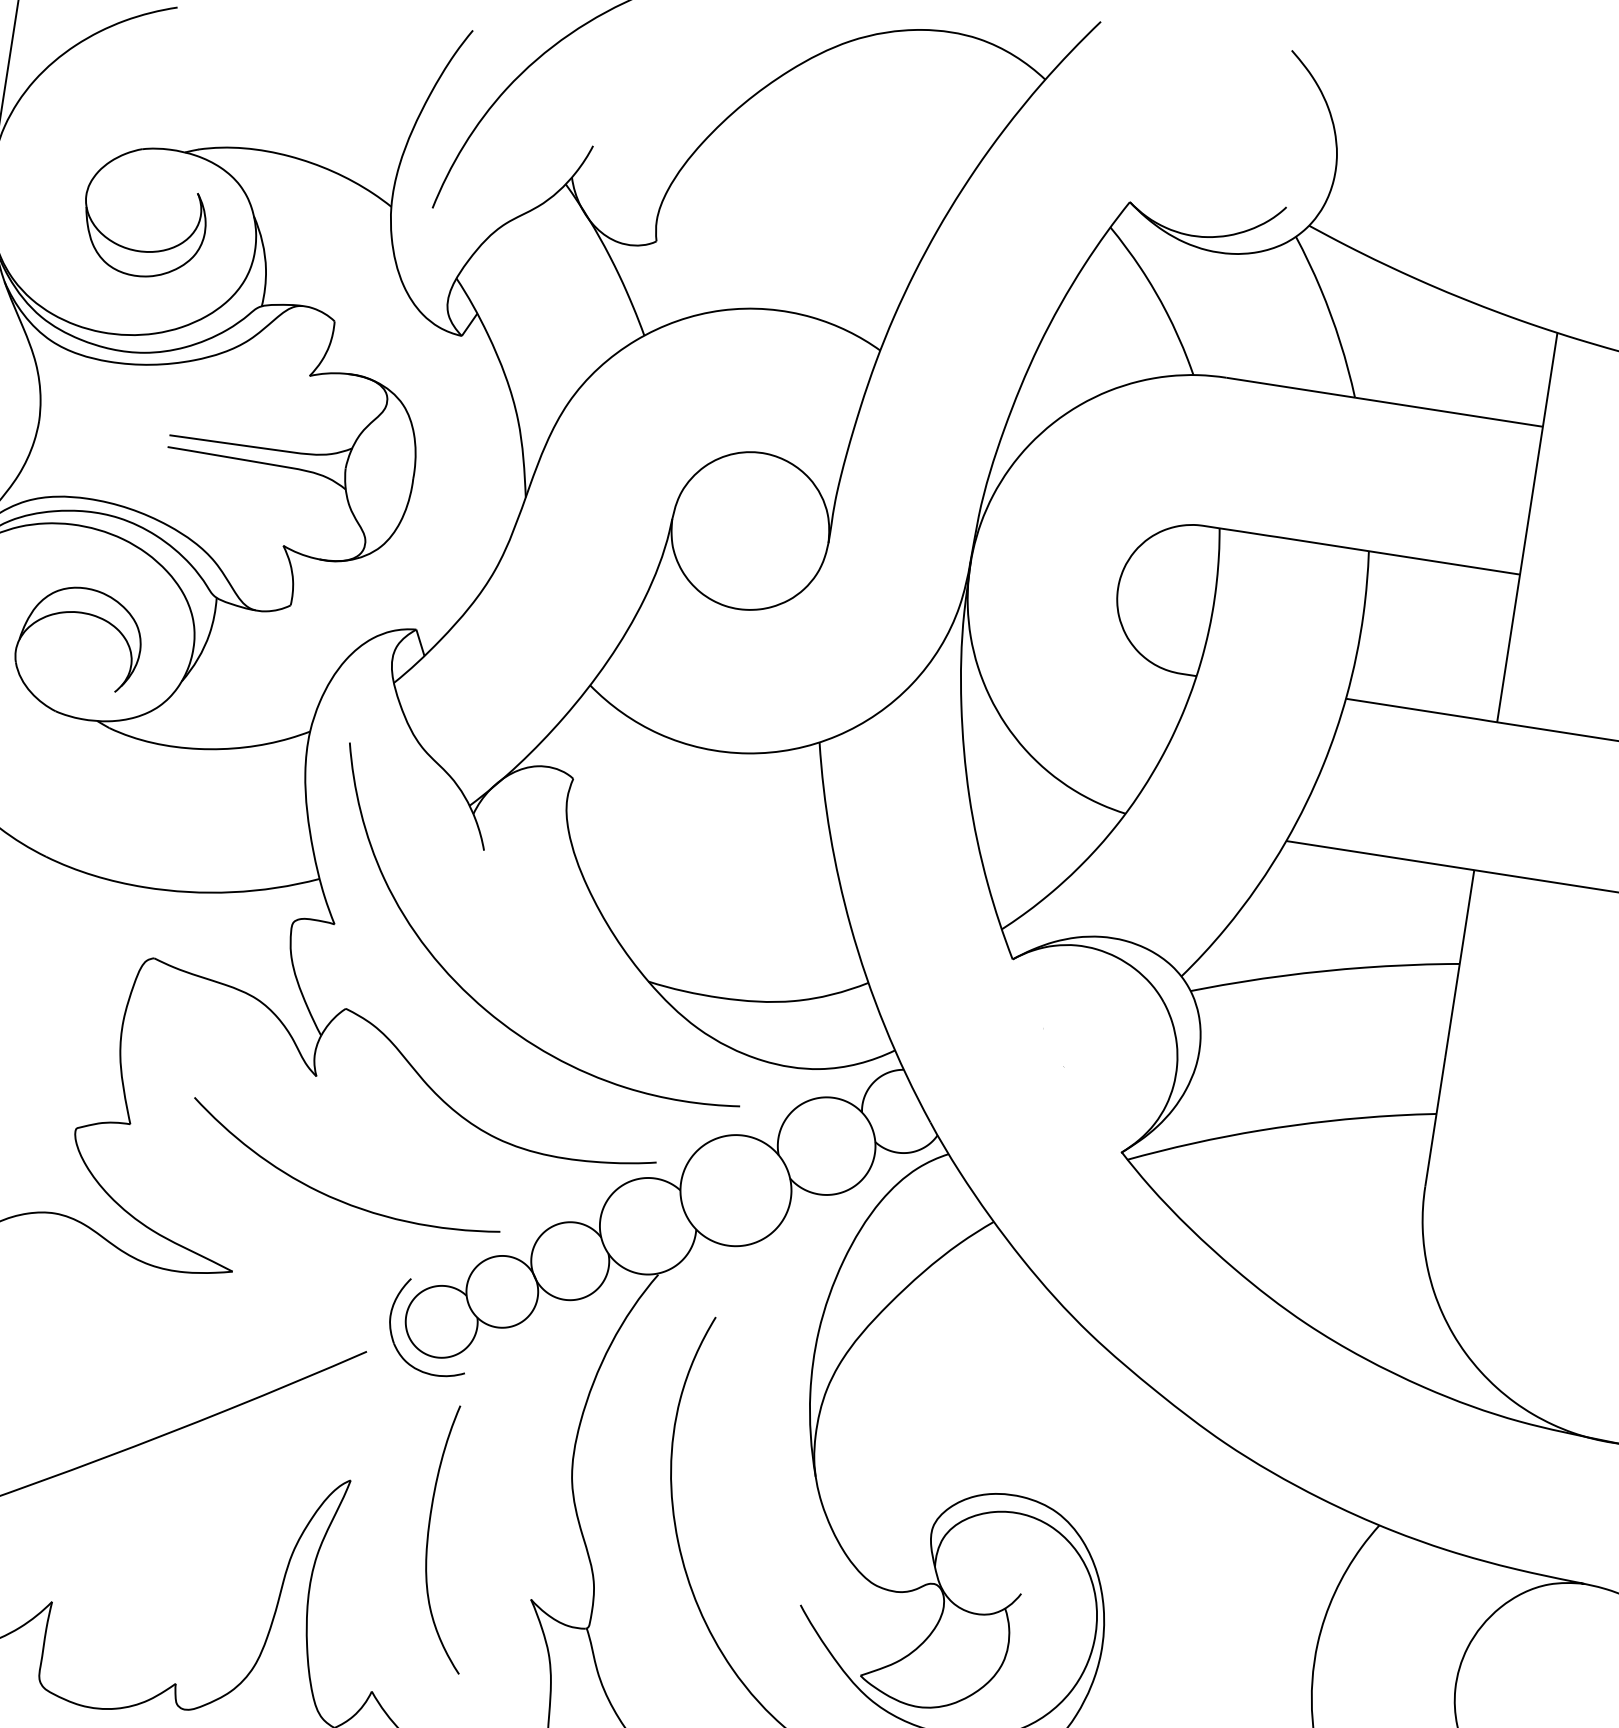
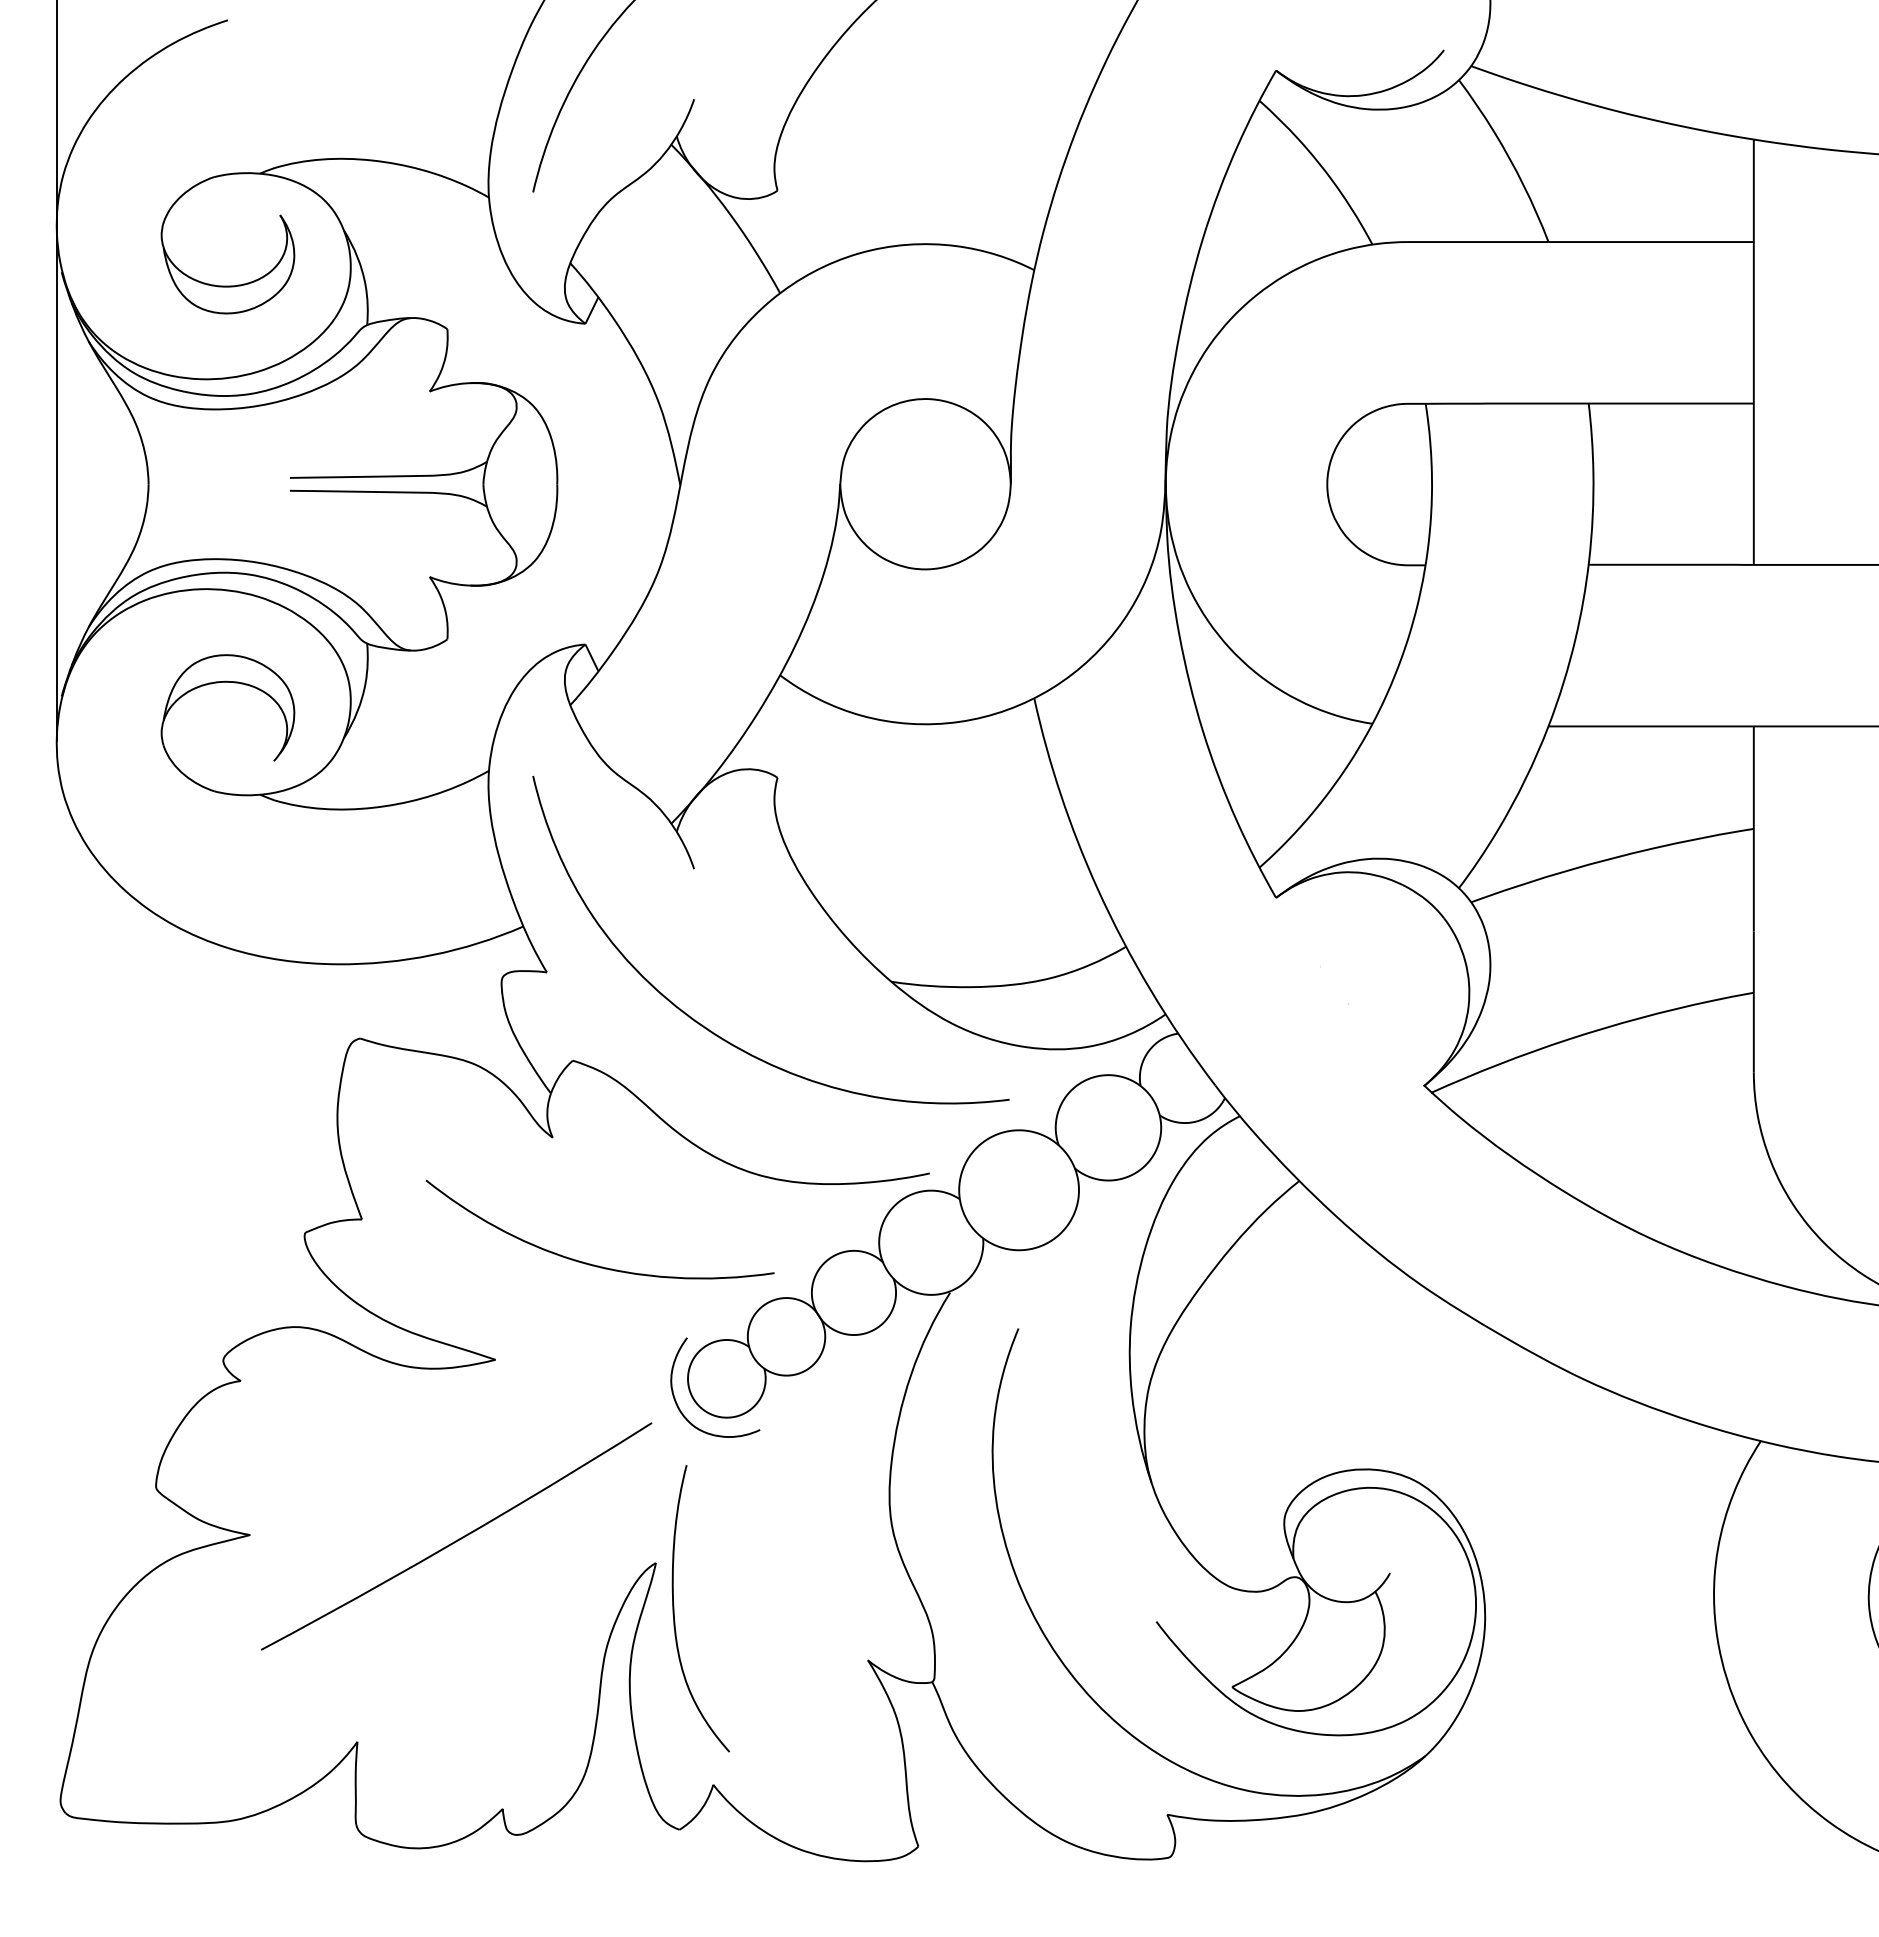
curve: (429, 1535) -> (674, 1608), moved

